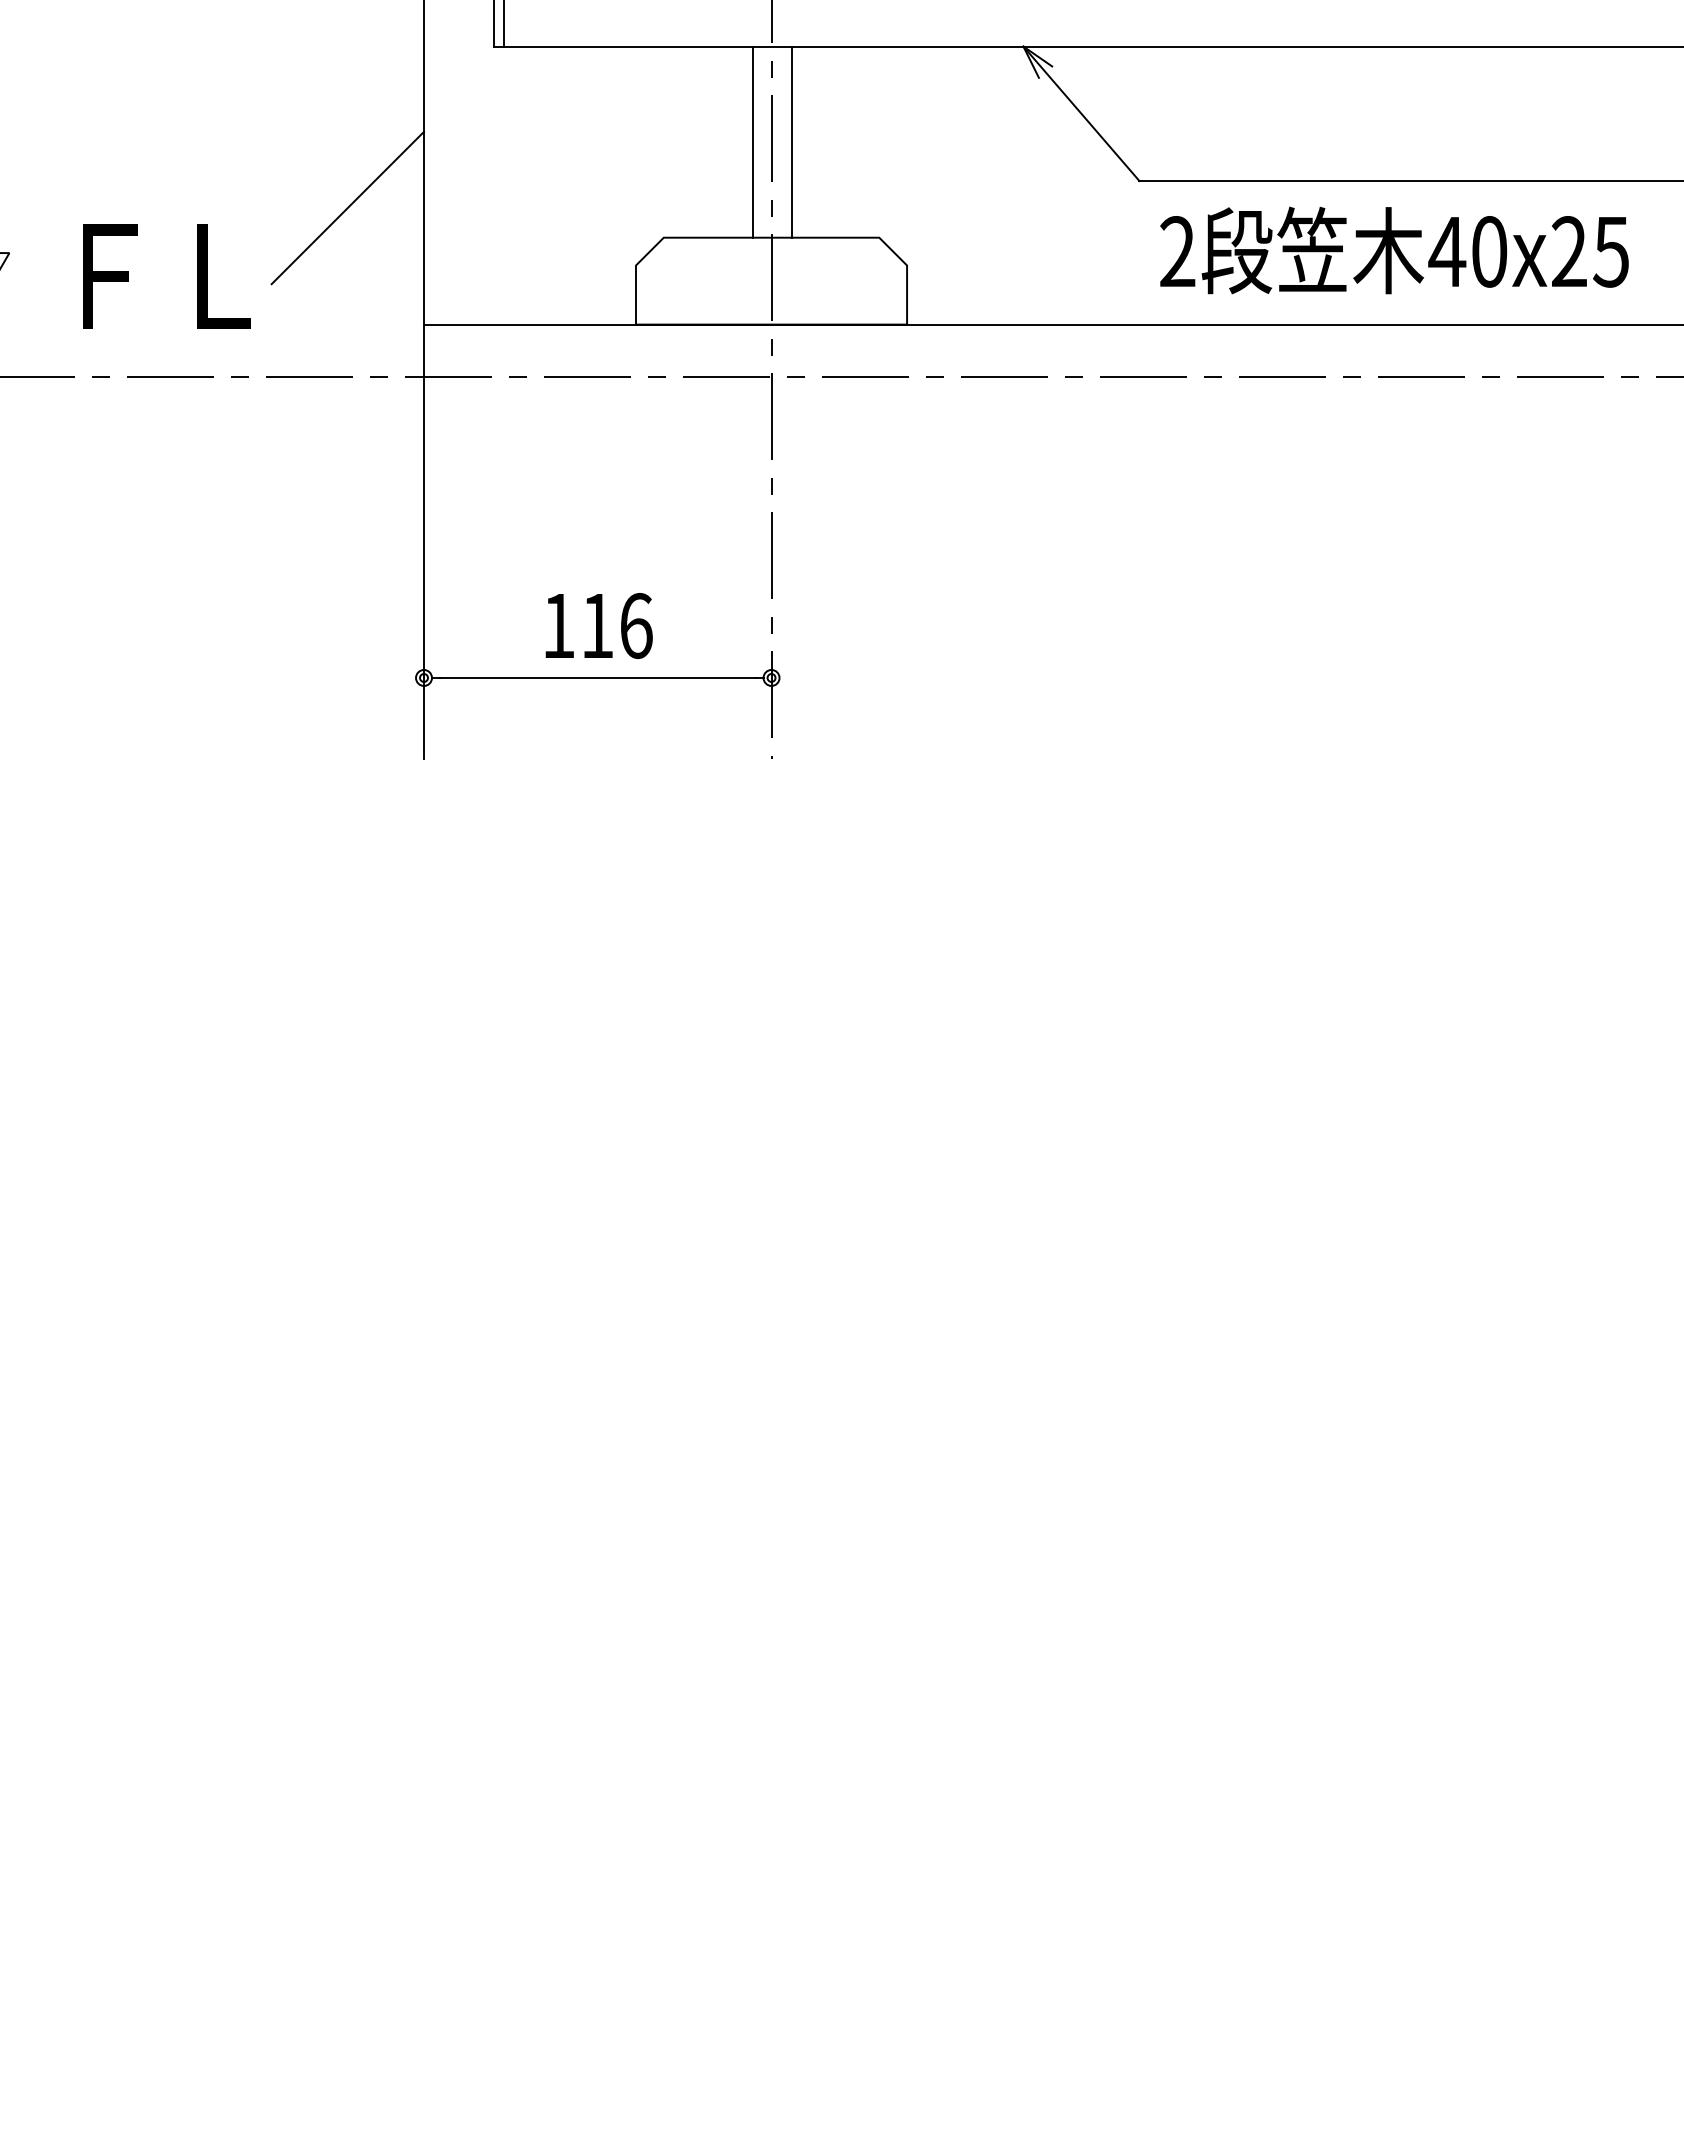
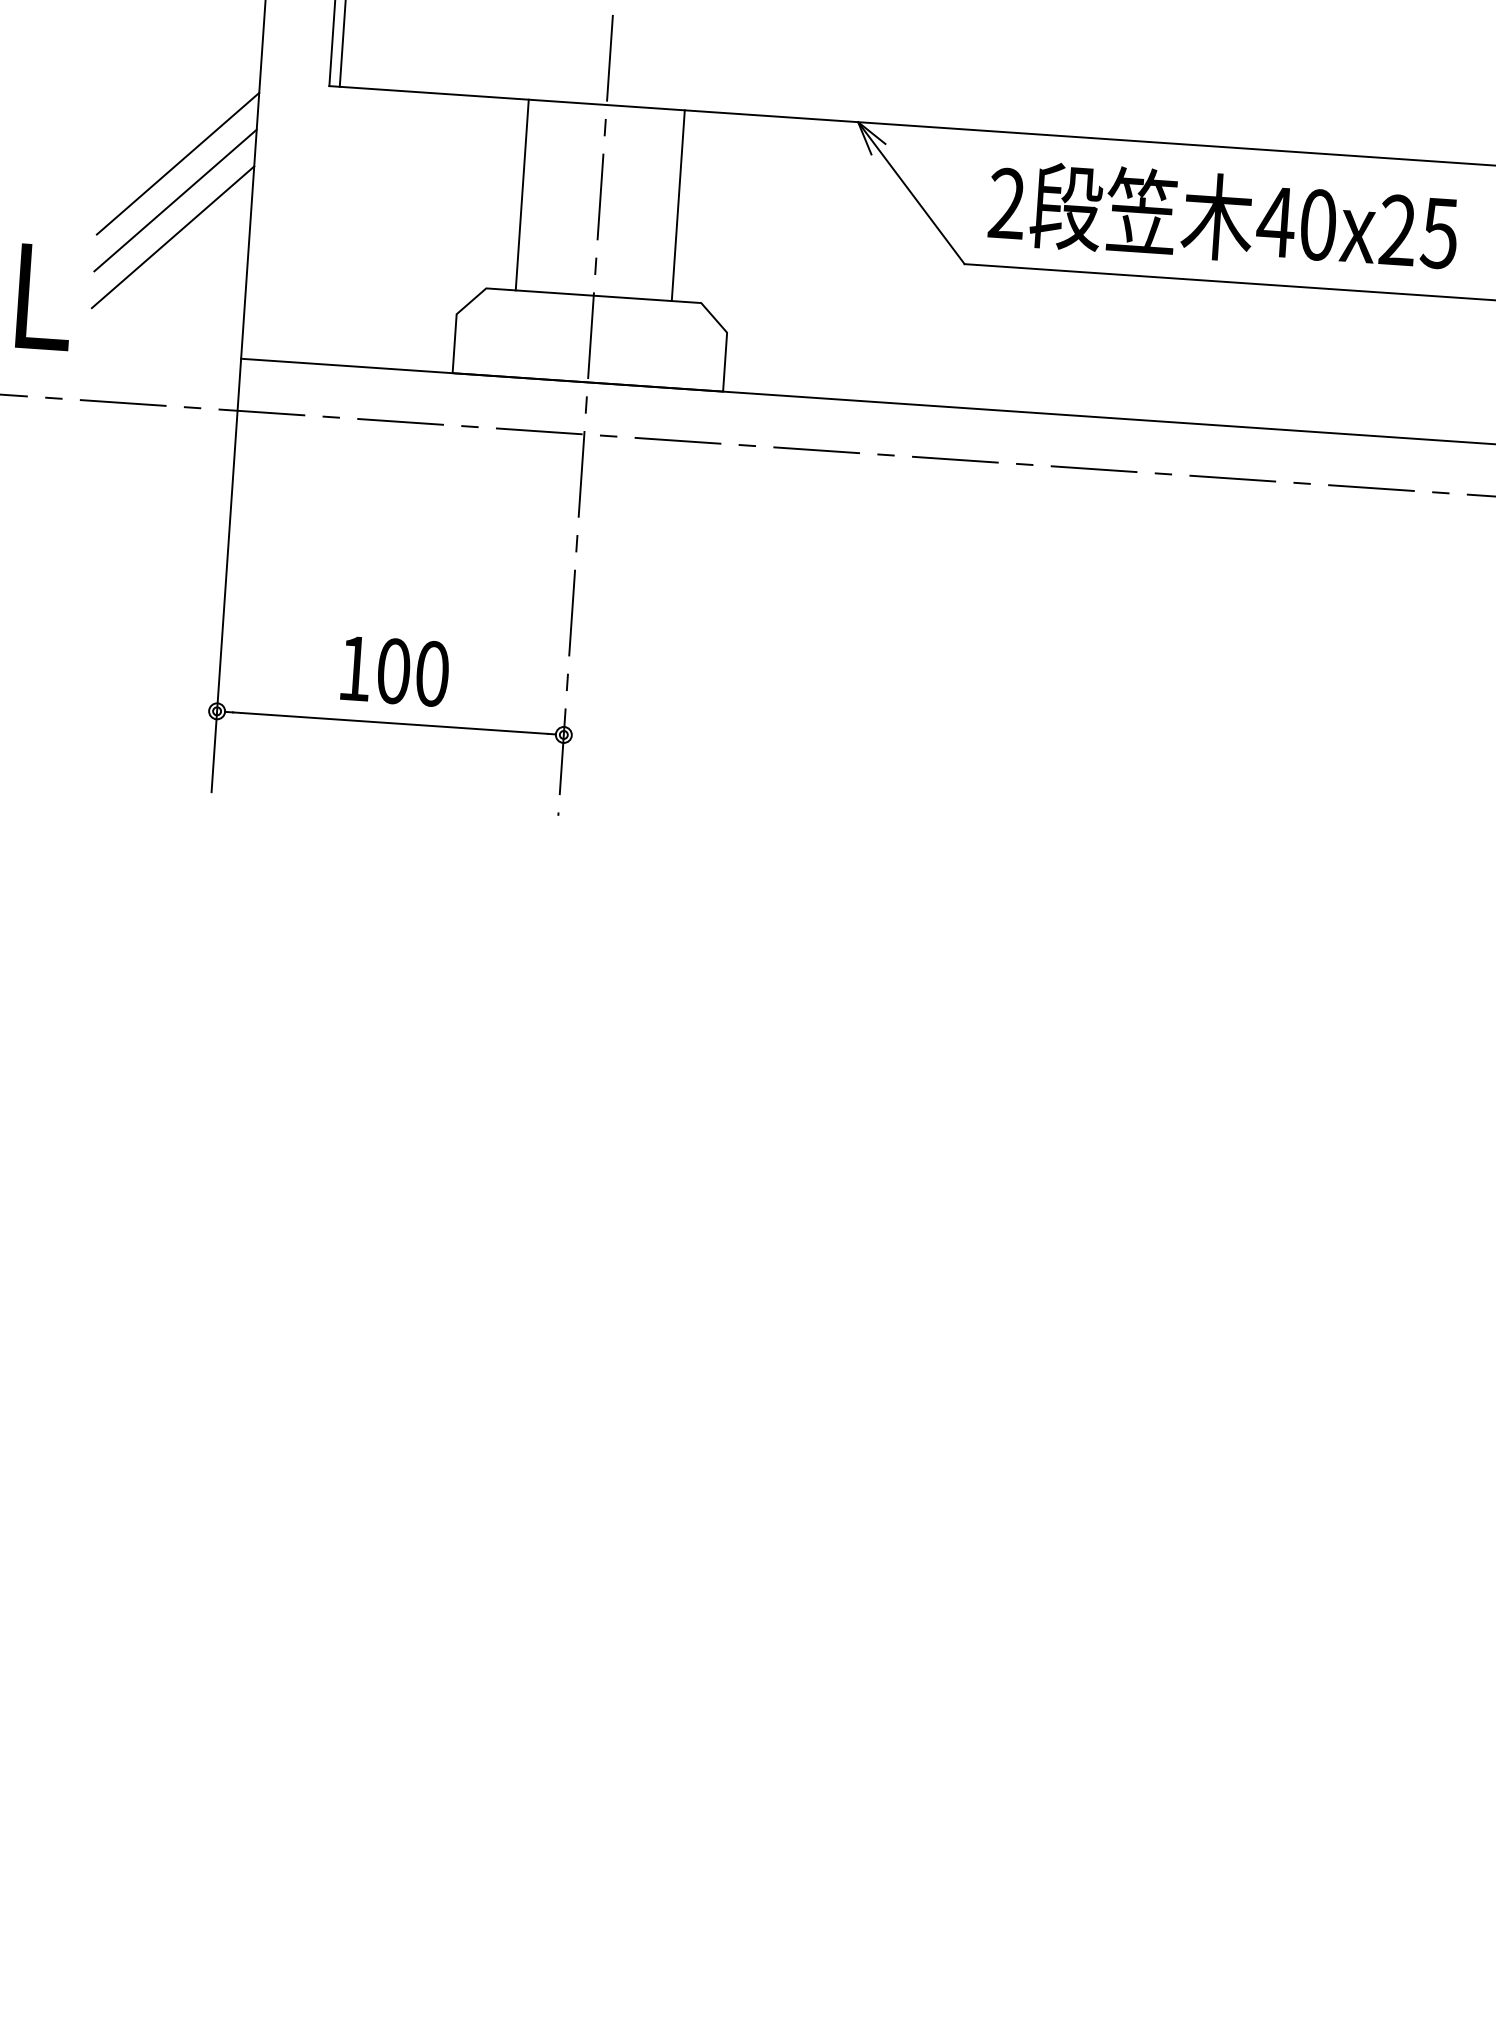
line: (347, 134) -> (177, 163), added
line: (753, 141) -> (522, 194), moved
line: (791, 141) -> (678, 205), moved
line: (347, 171) -> (175, 200), added
text: (1394, 250) -> (1223, 217), moved
text: (617, 626) -> (413, 673), 116 -> 100

